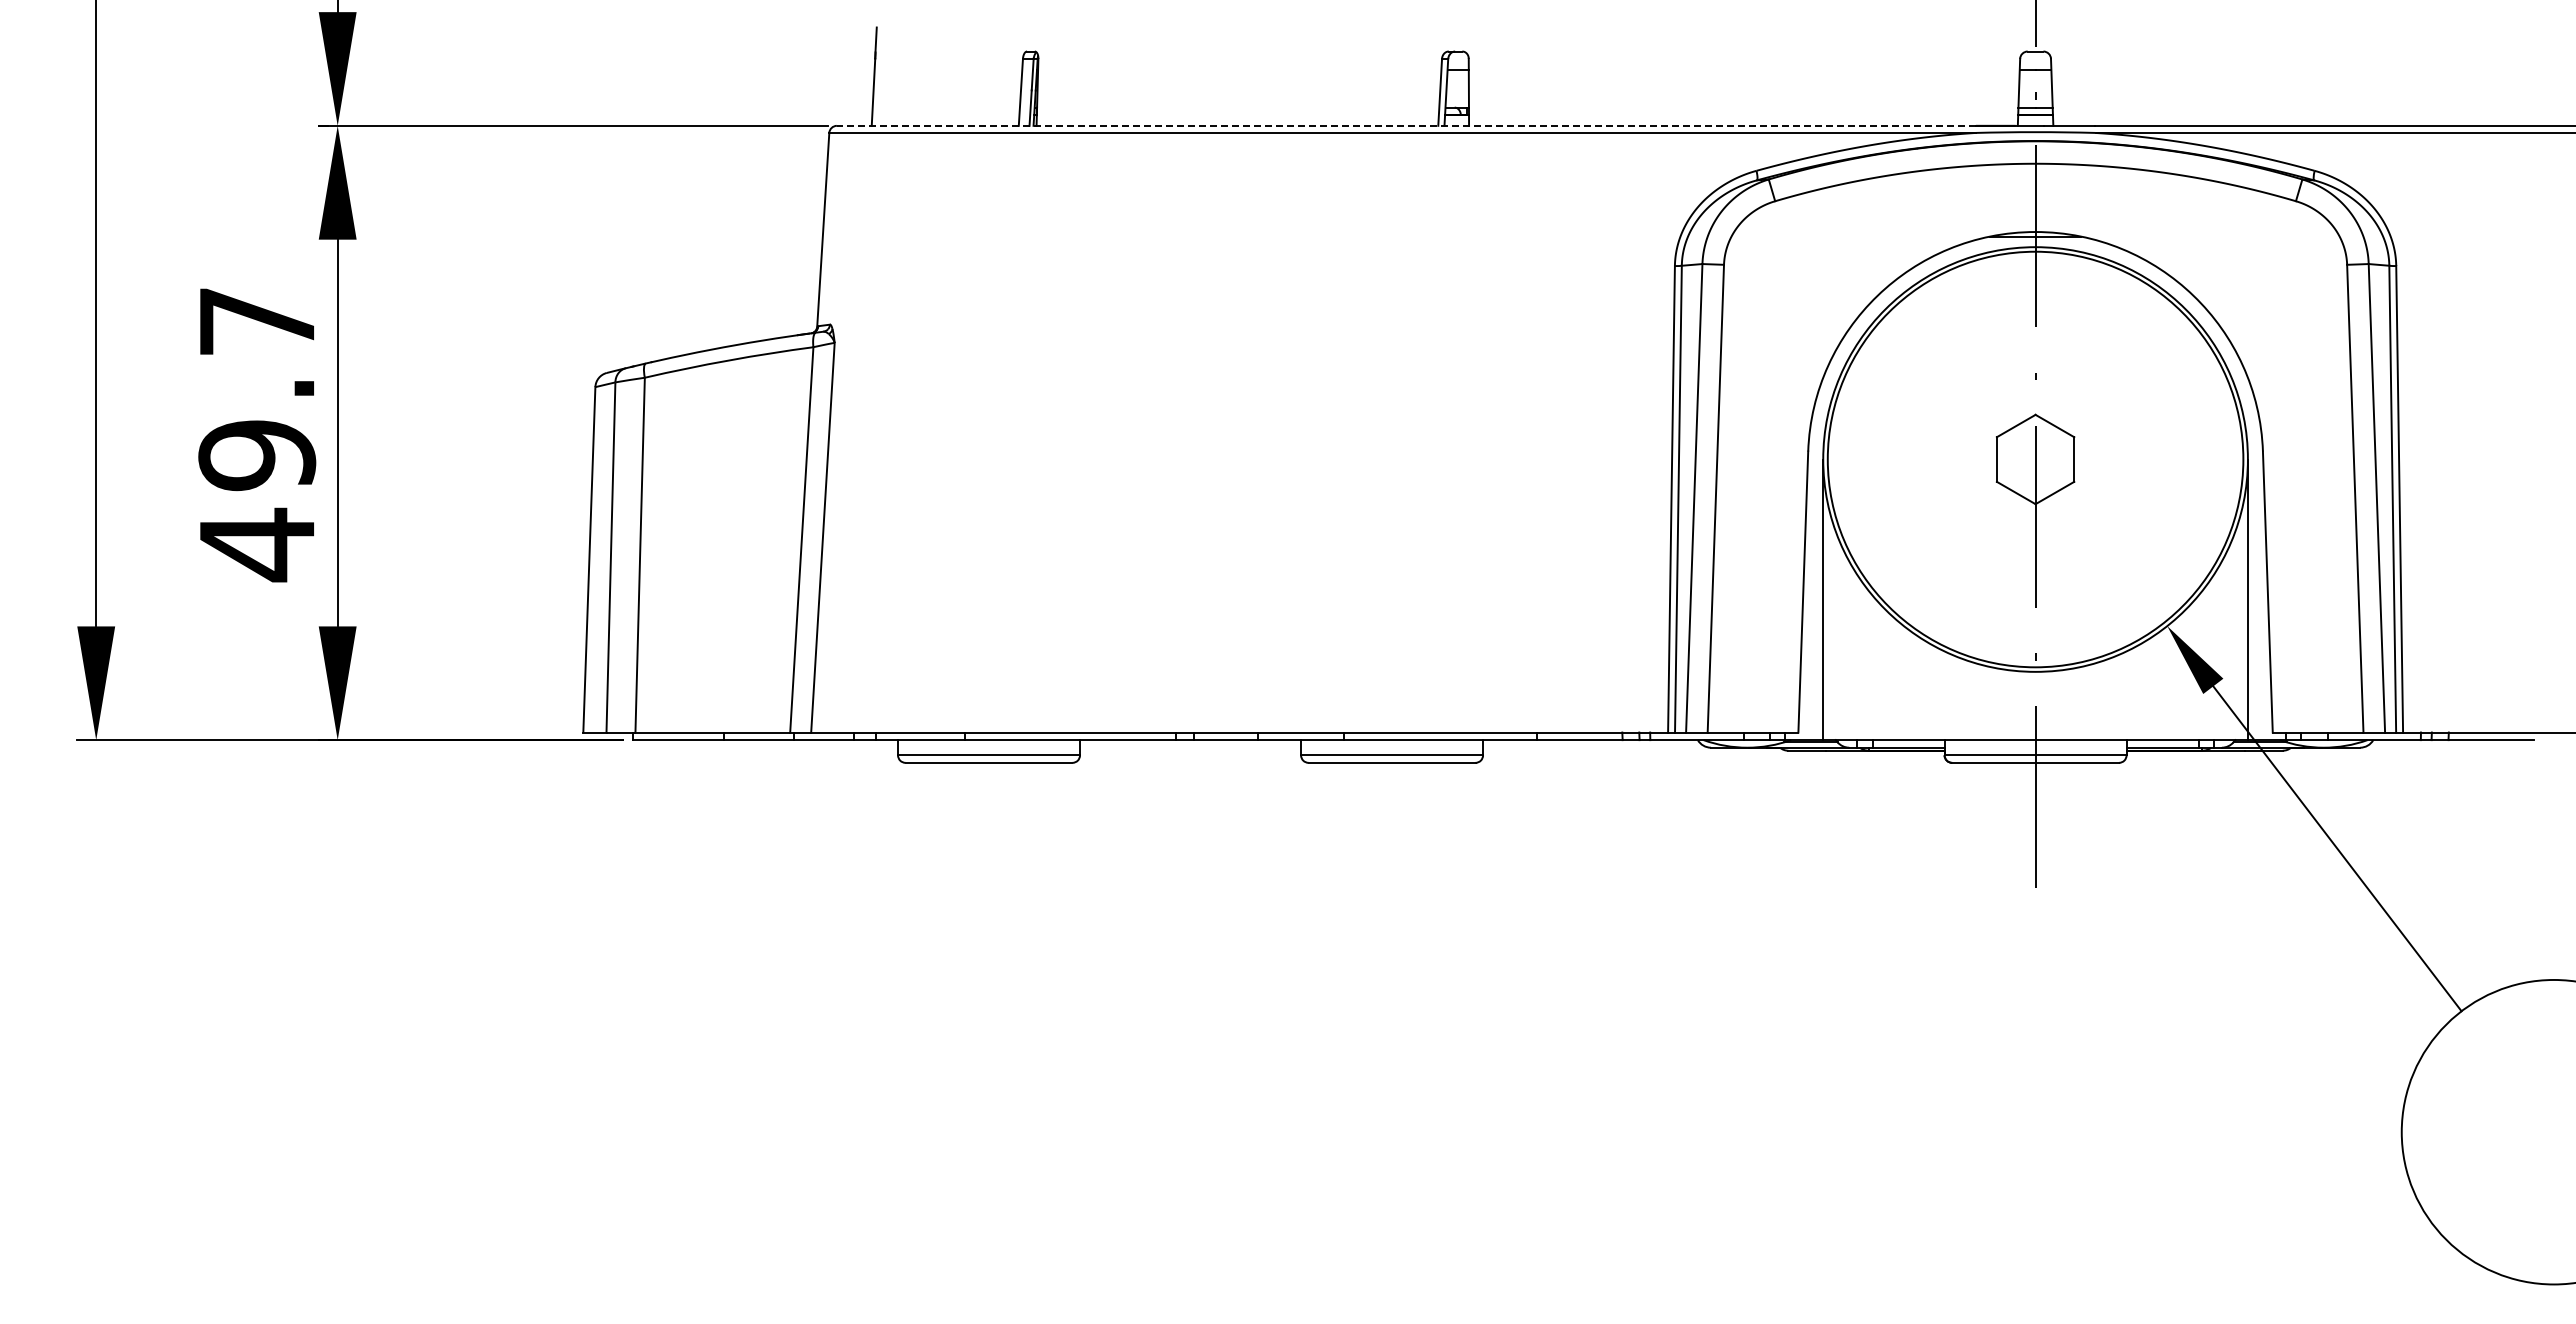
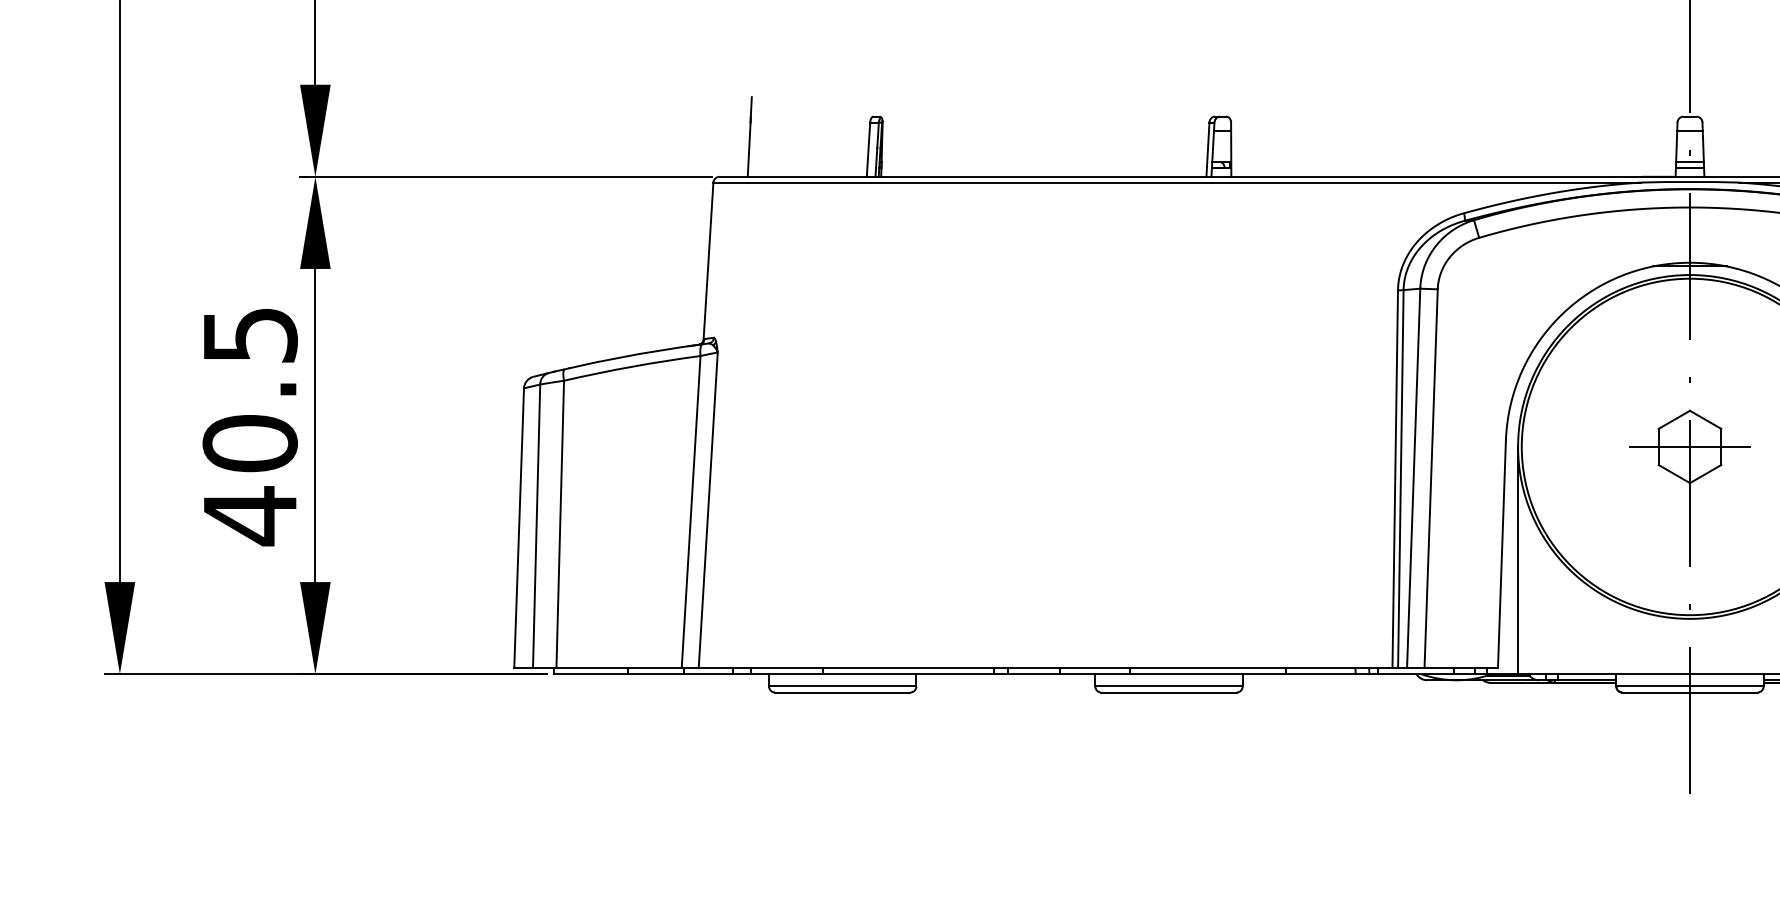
line: (1406, 125) -> (1180, 176), dashed -> solid
text: (257, 389) -> (250, 390), 49.7 -> 40.5
line: (2035, 459) -> (1689, 446), added

